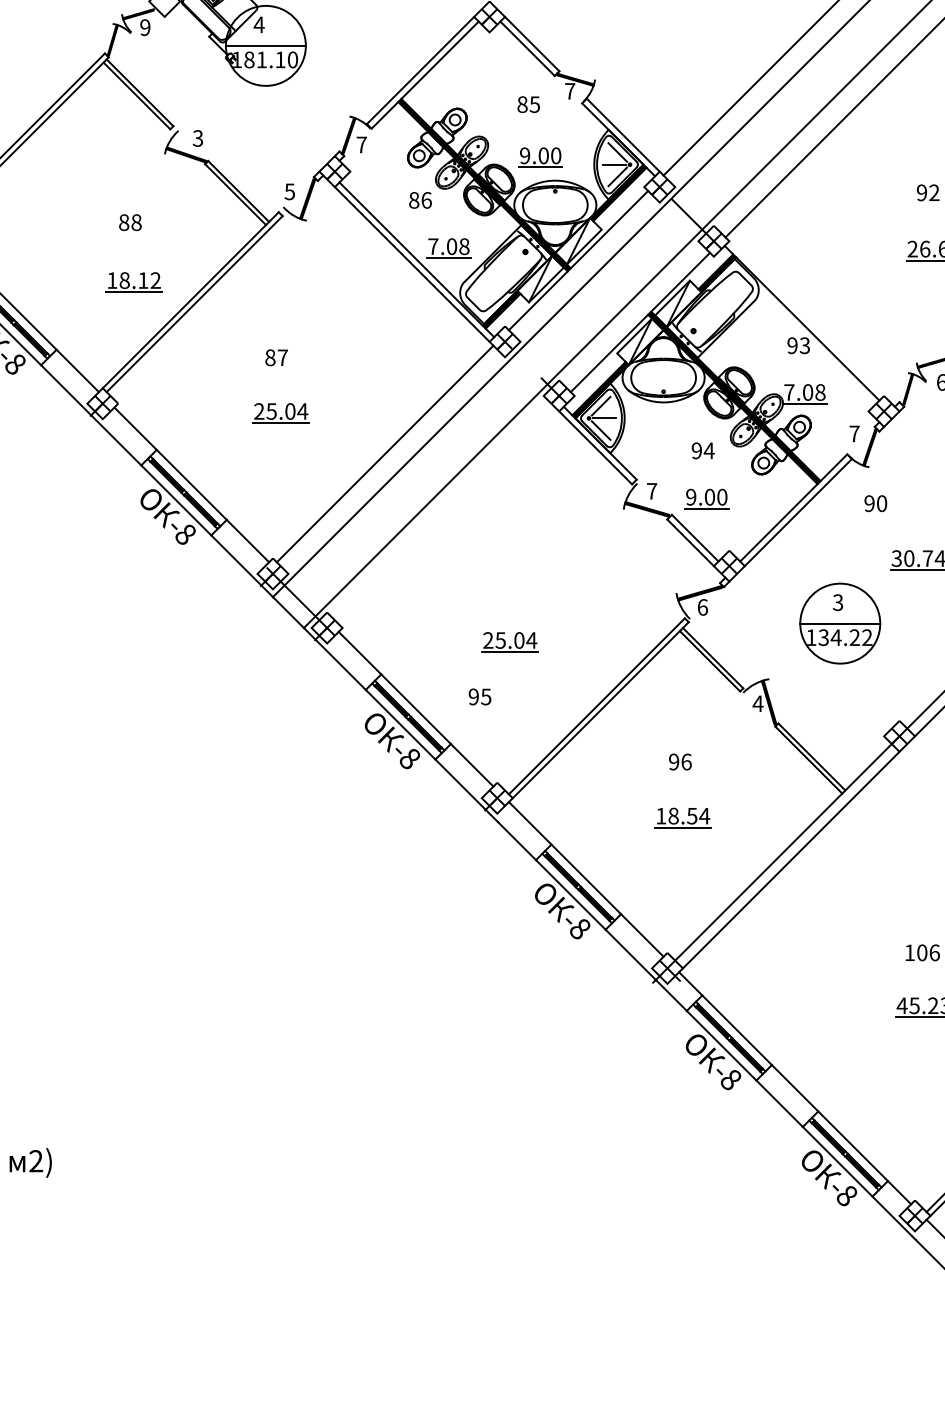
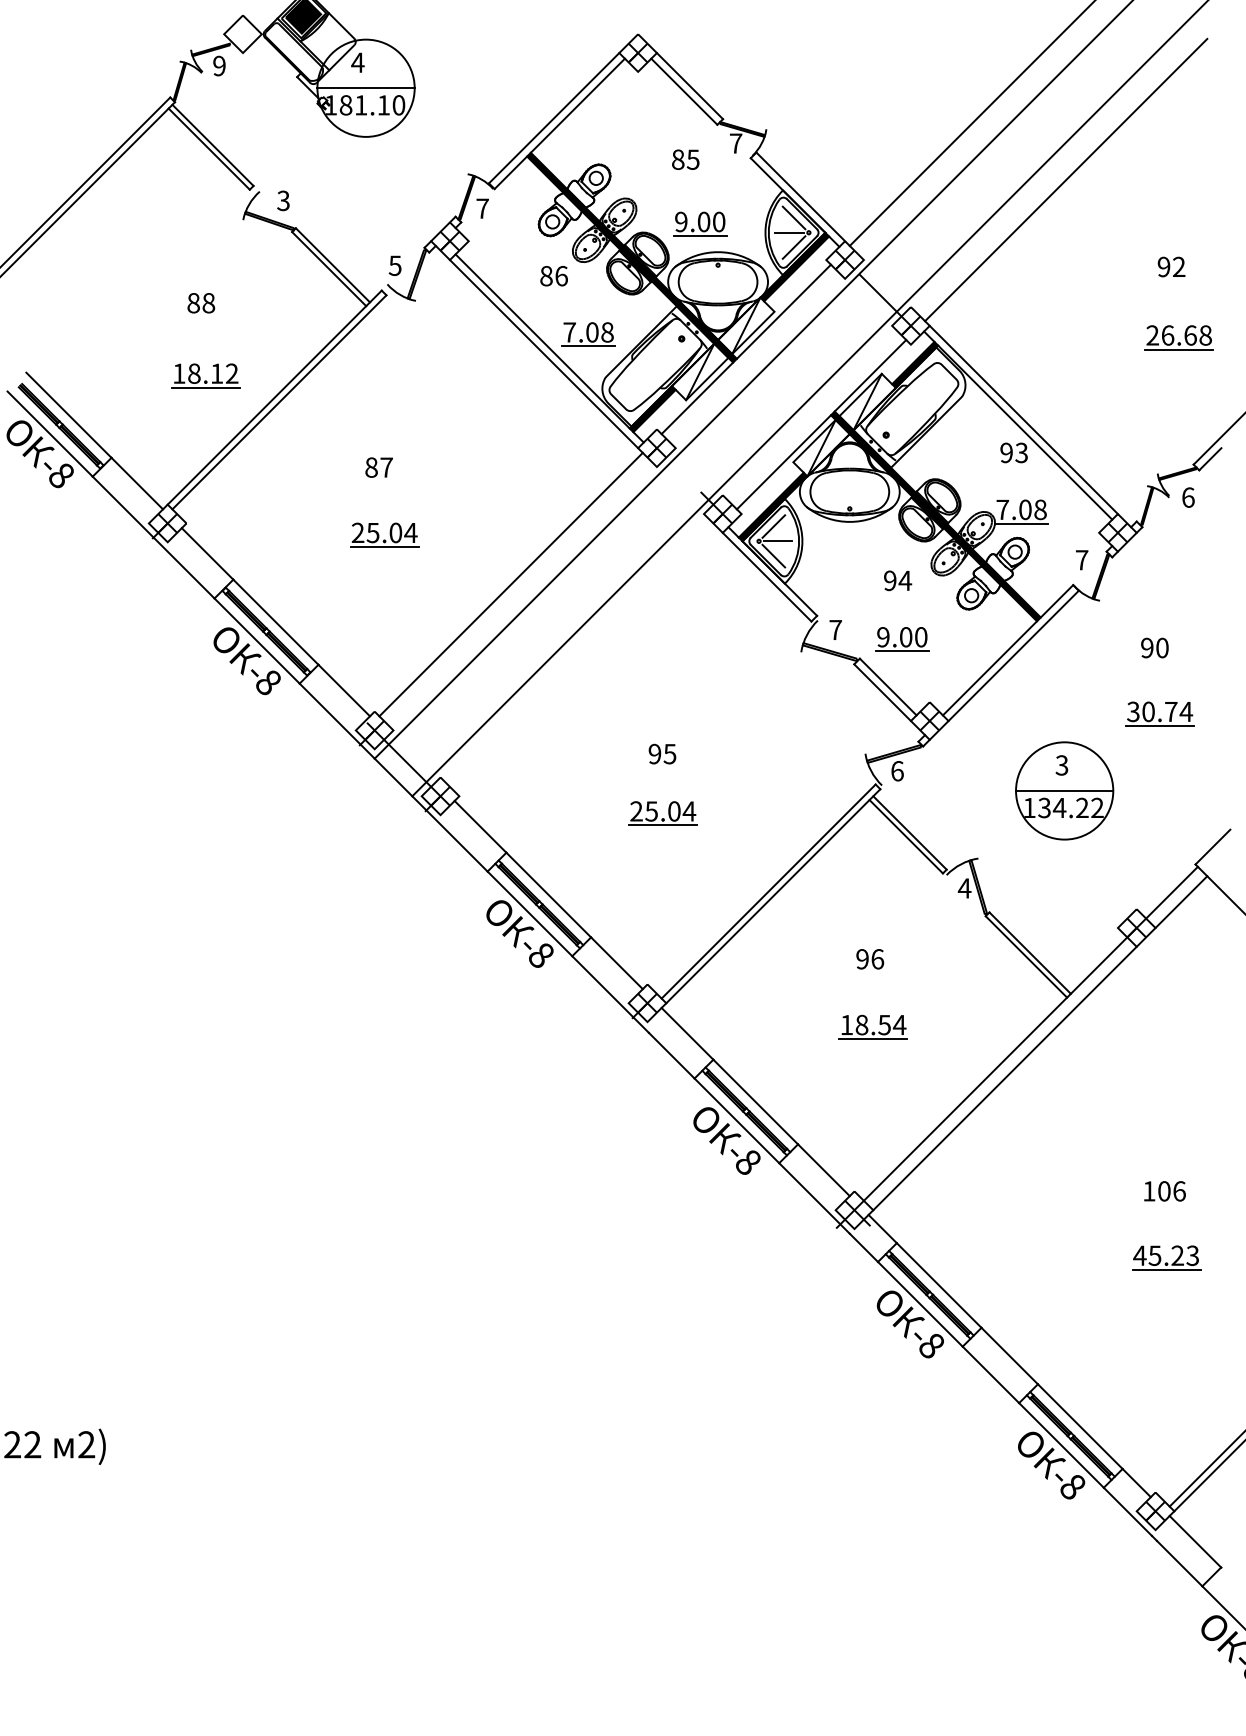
line: (806, 318) -> (1023, 419), added
text: (875, 503) -> (1154, 647), moved
text: (480, 696) -> (662, 753), moved

